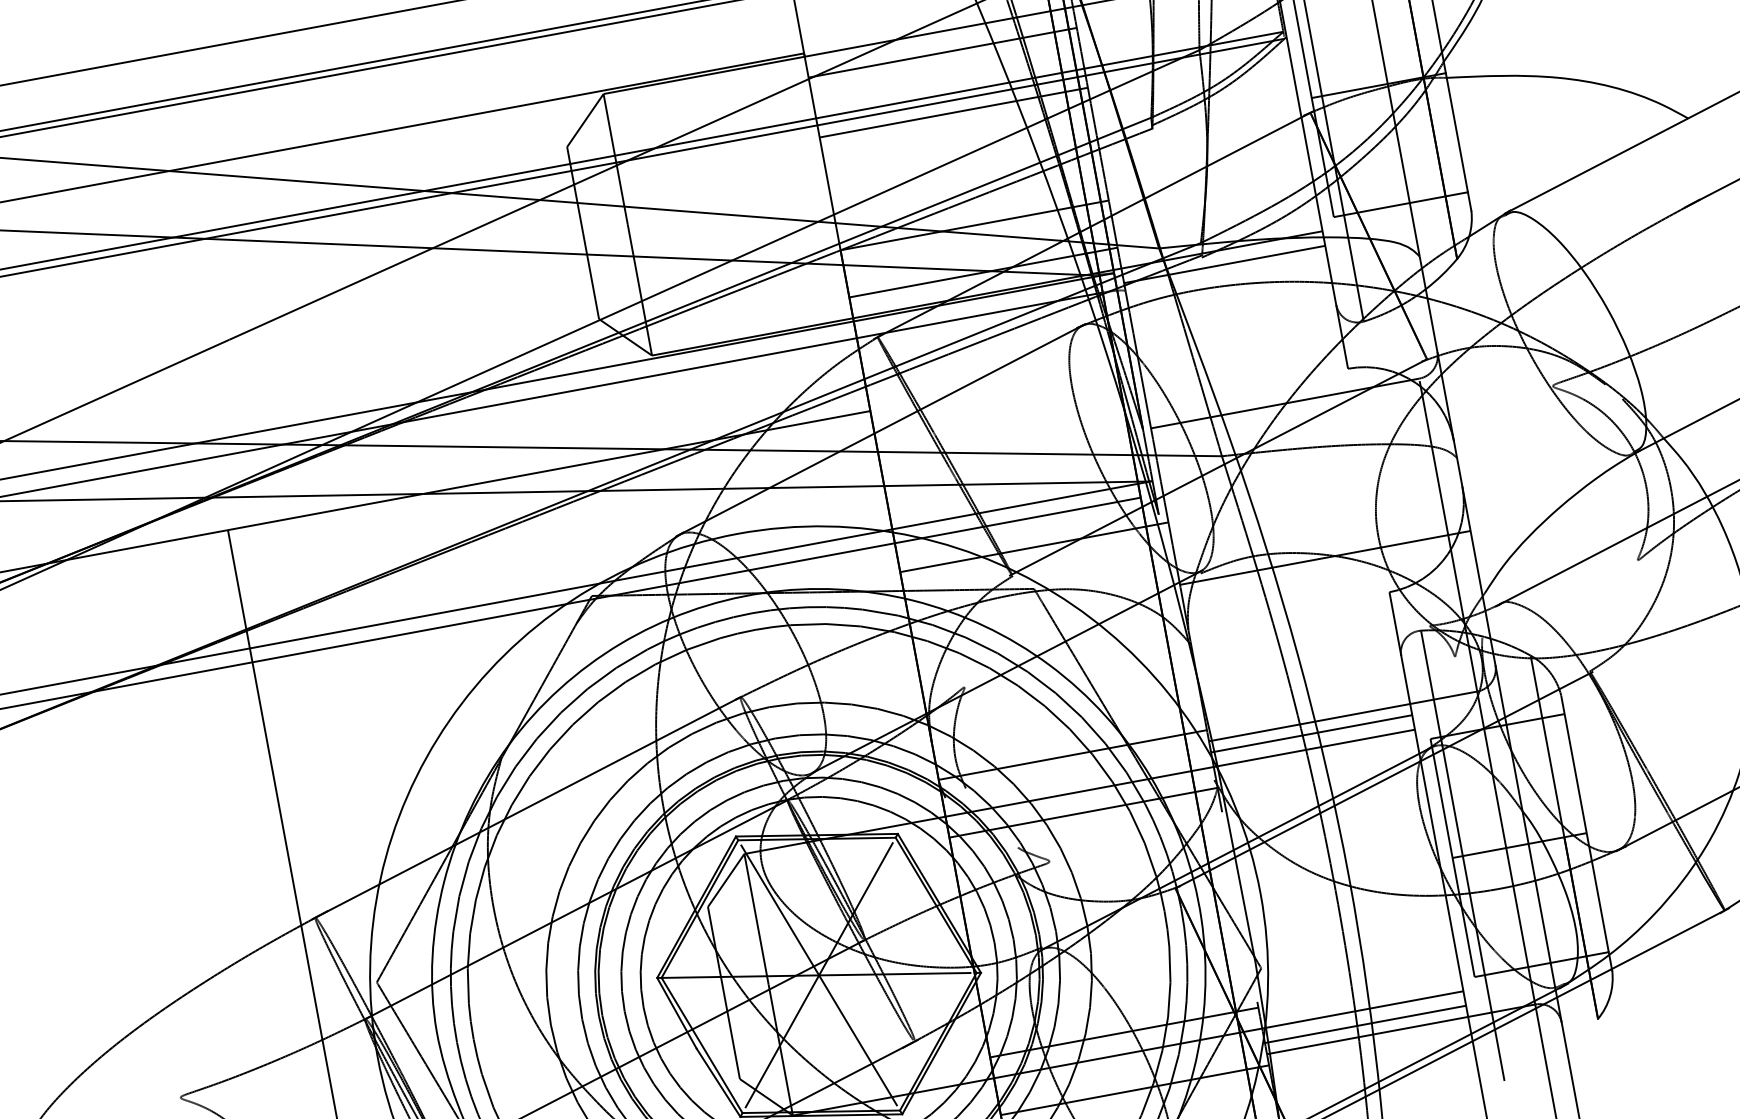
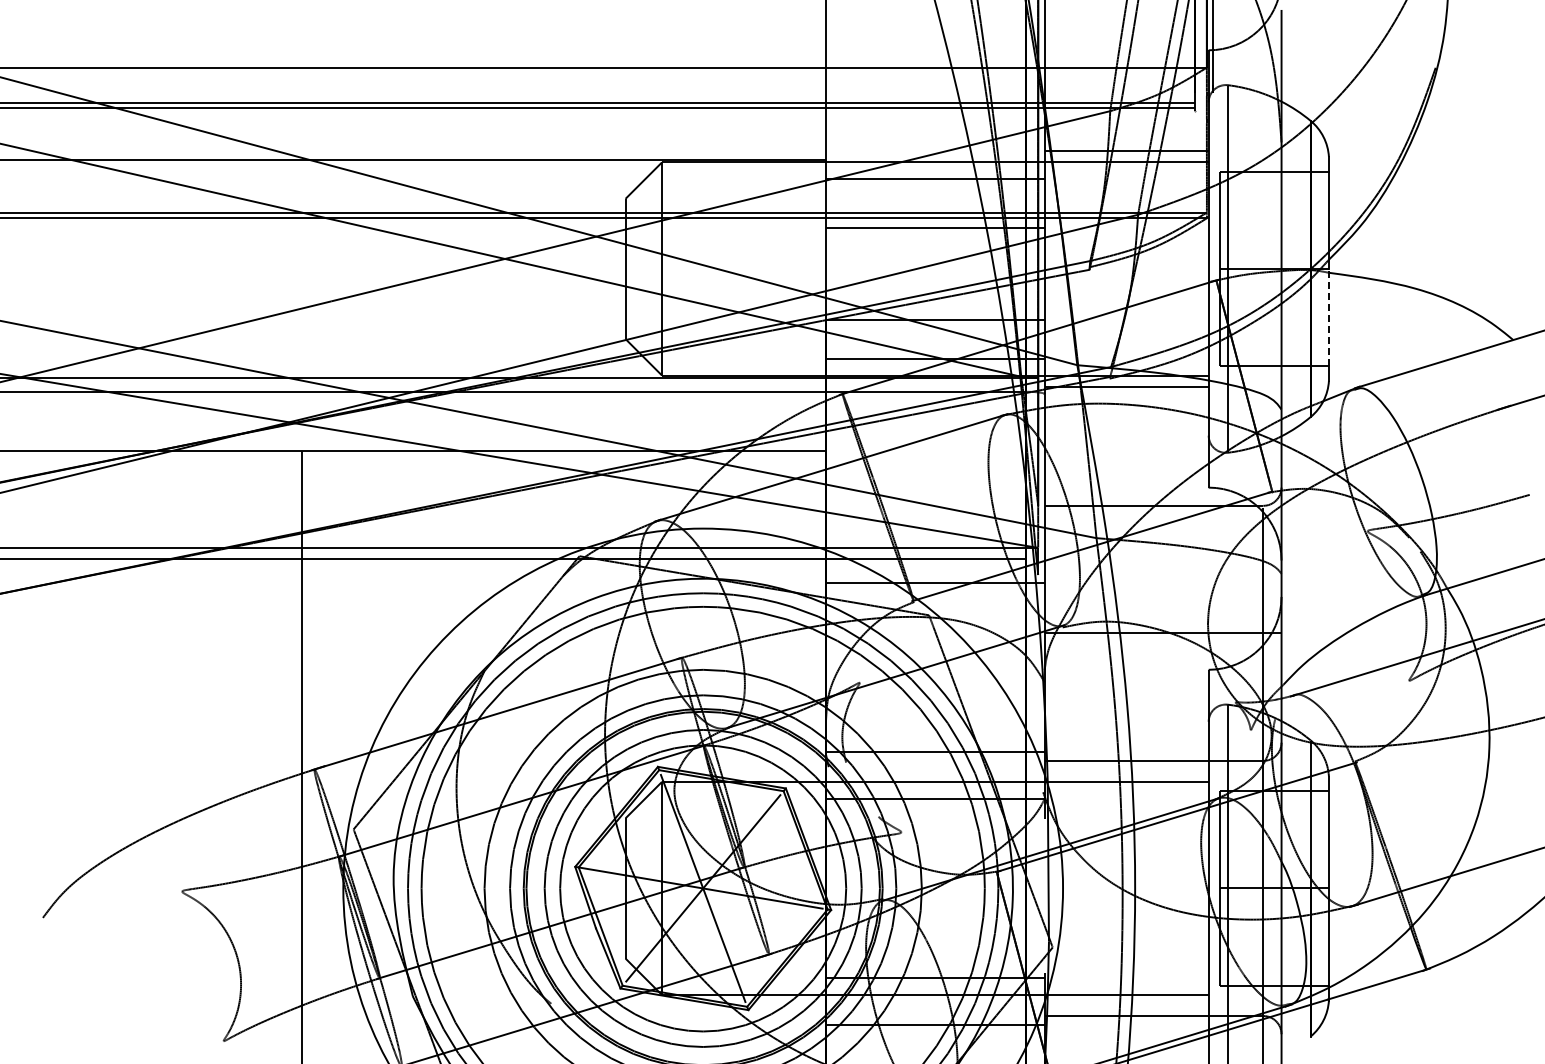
line: (1456, 132) -> (1328, 317), solid -> dashed
line: (1311, 734) -> (1126, 770), removed
line: (1365, 1023) -> (1126, 1006), removed

